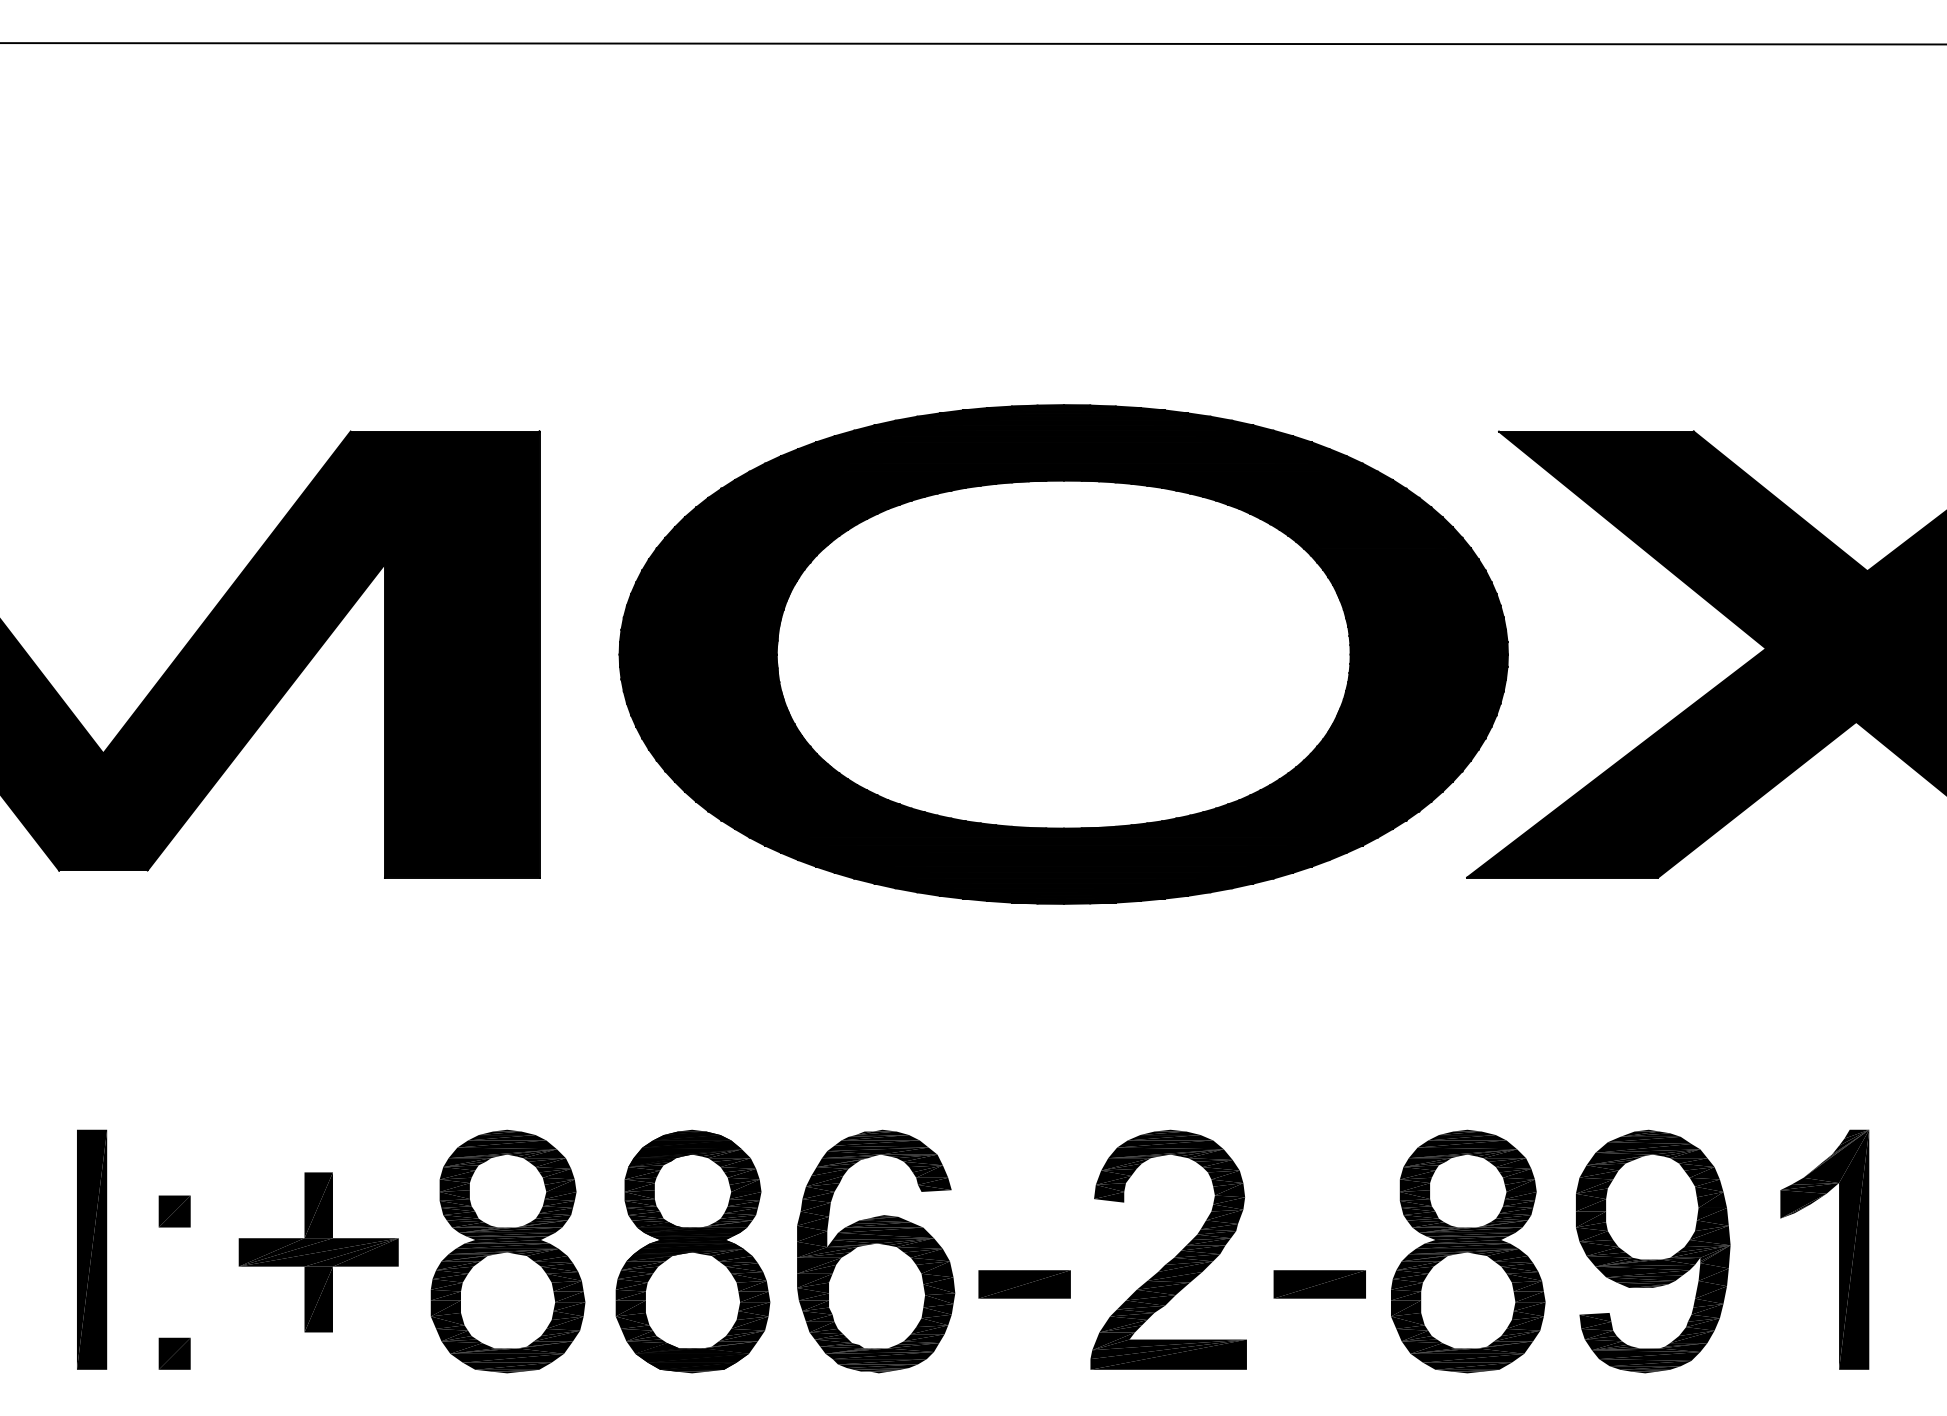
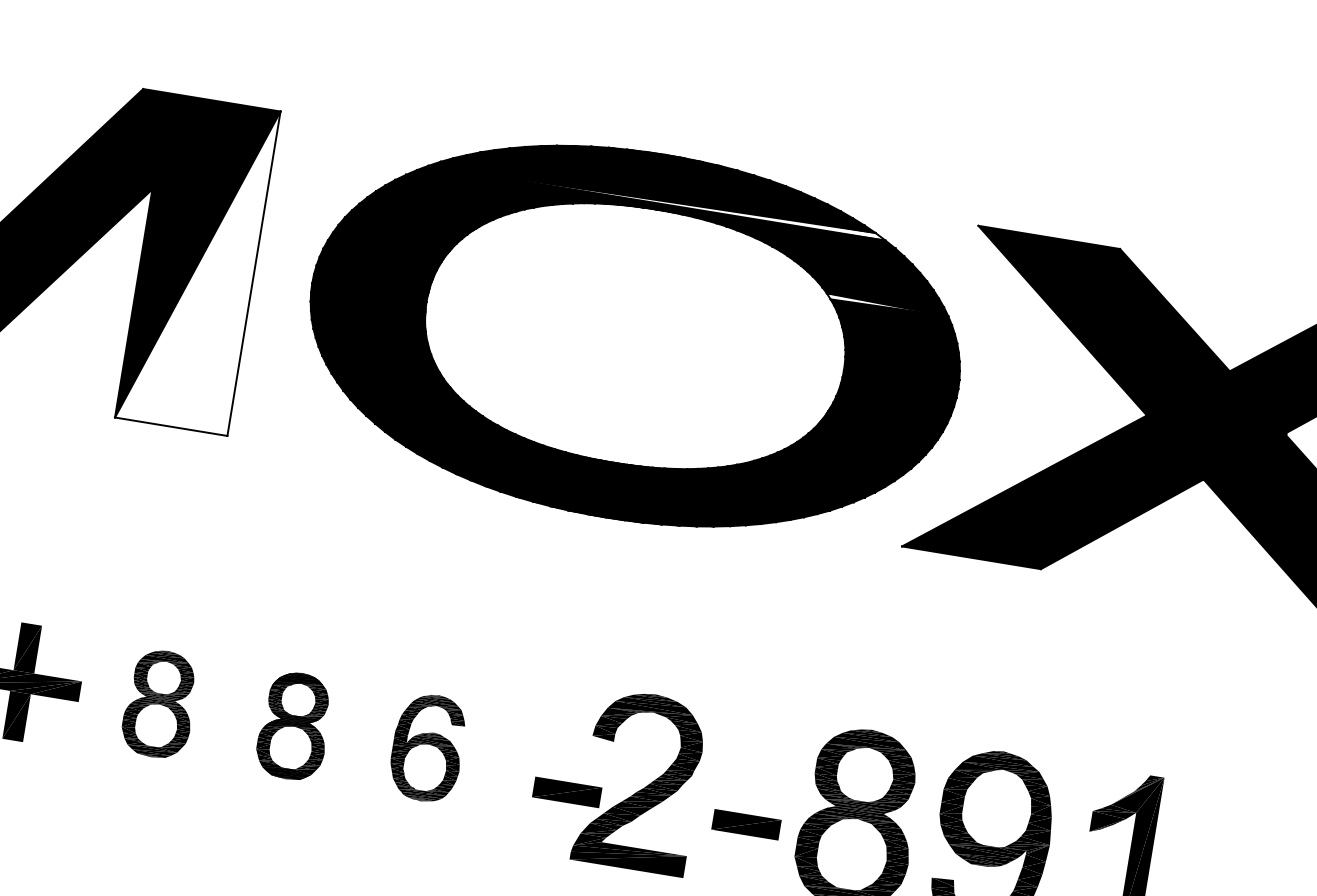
fill: (1063, 467) -> (657, 200), removed
fill: (1394, 558) -> (887, 305), removed
fill: (461, 654) -> (197, 264), removed
part: (507, 1251) -> (159, 704), size x0.6
part: (692, 1251) -> (294, 726), size x0.6
part: (876, 1251) -> (427, 748), size x0.6
part: (1024, 1284) -> (567, 792), moved

